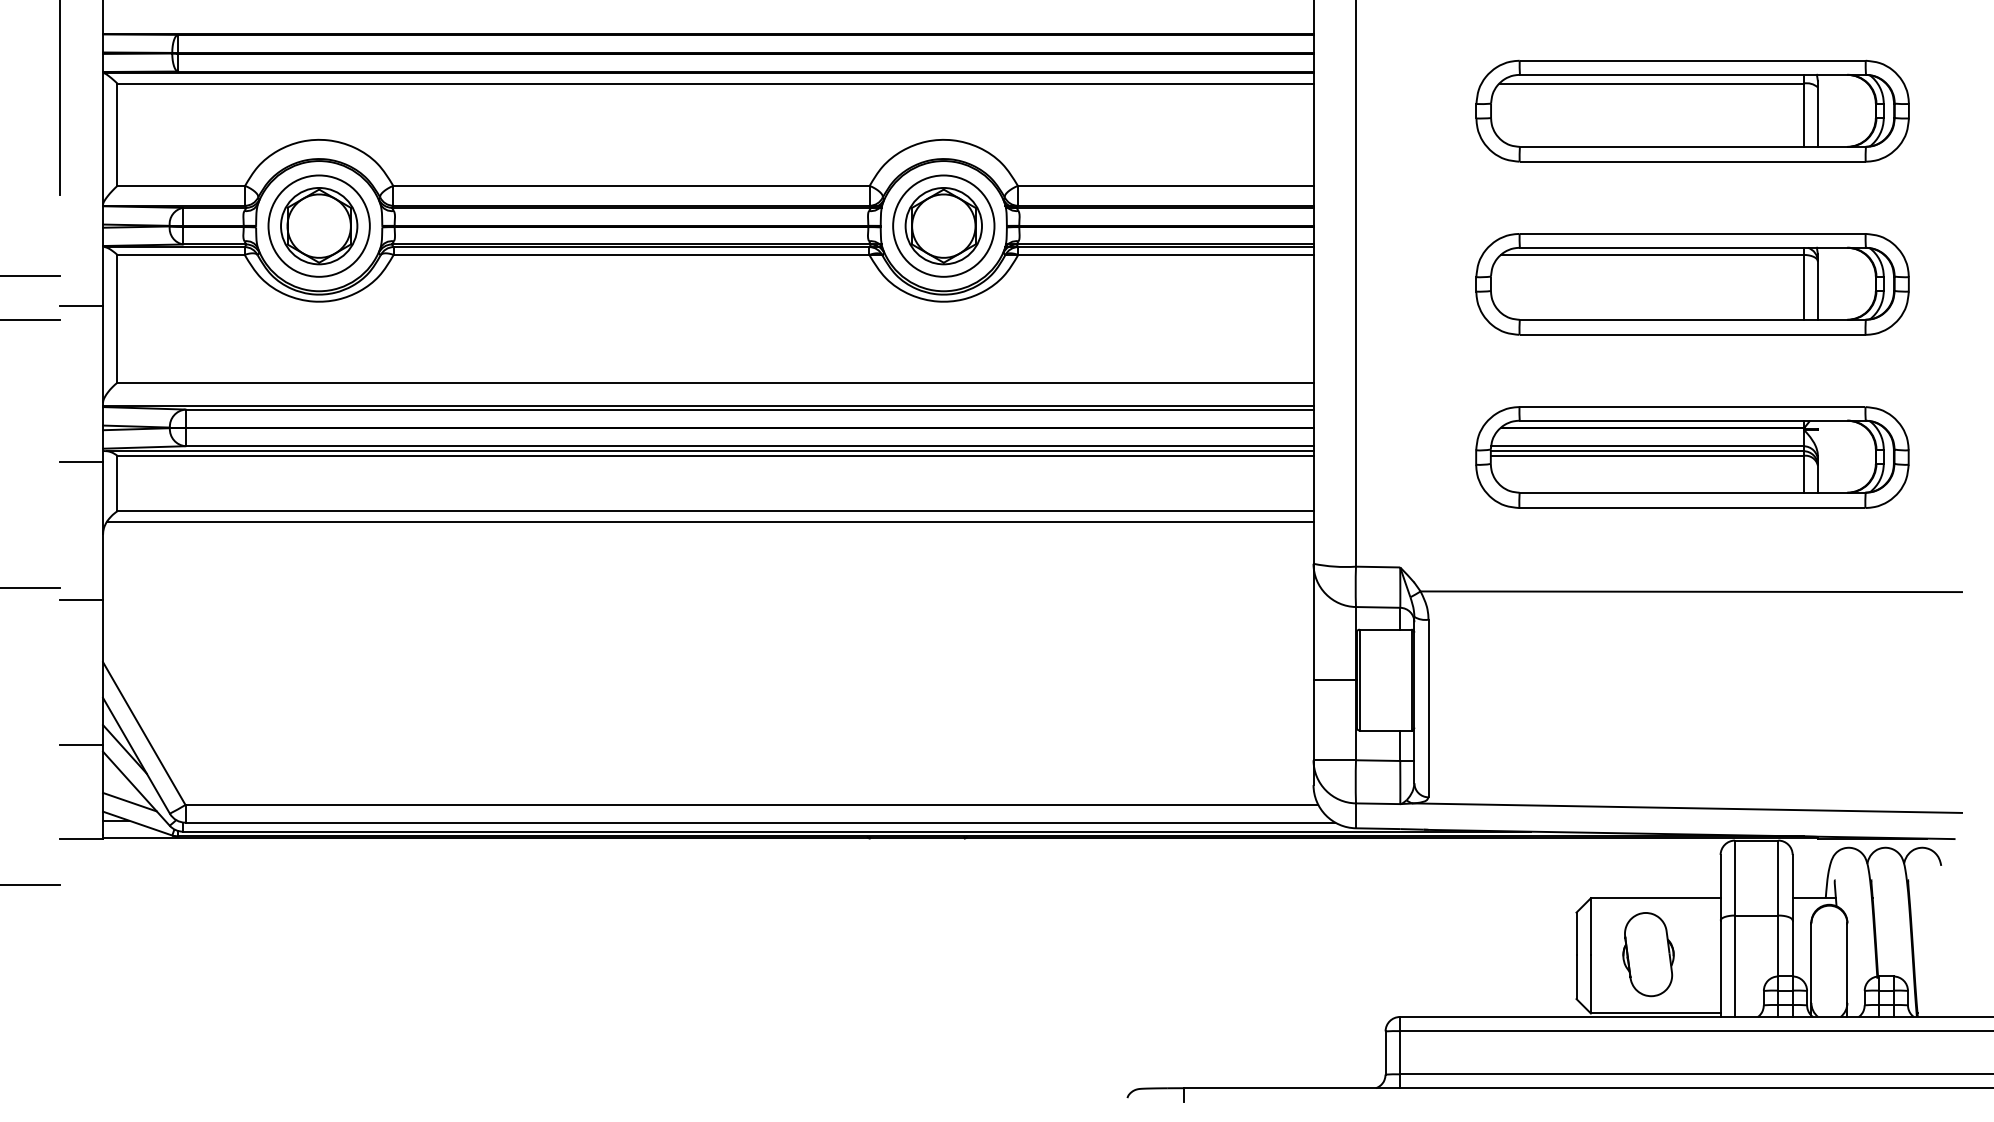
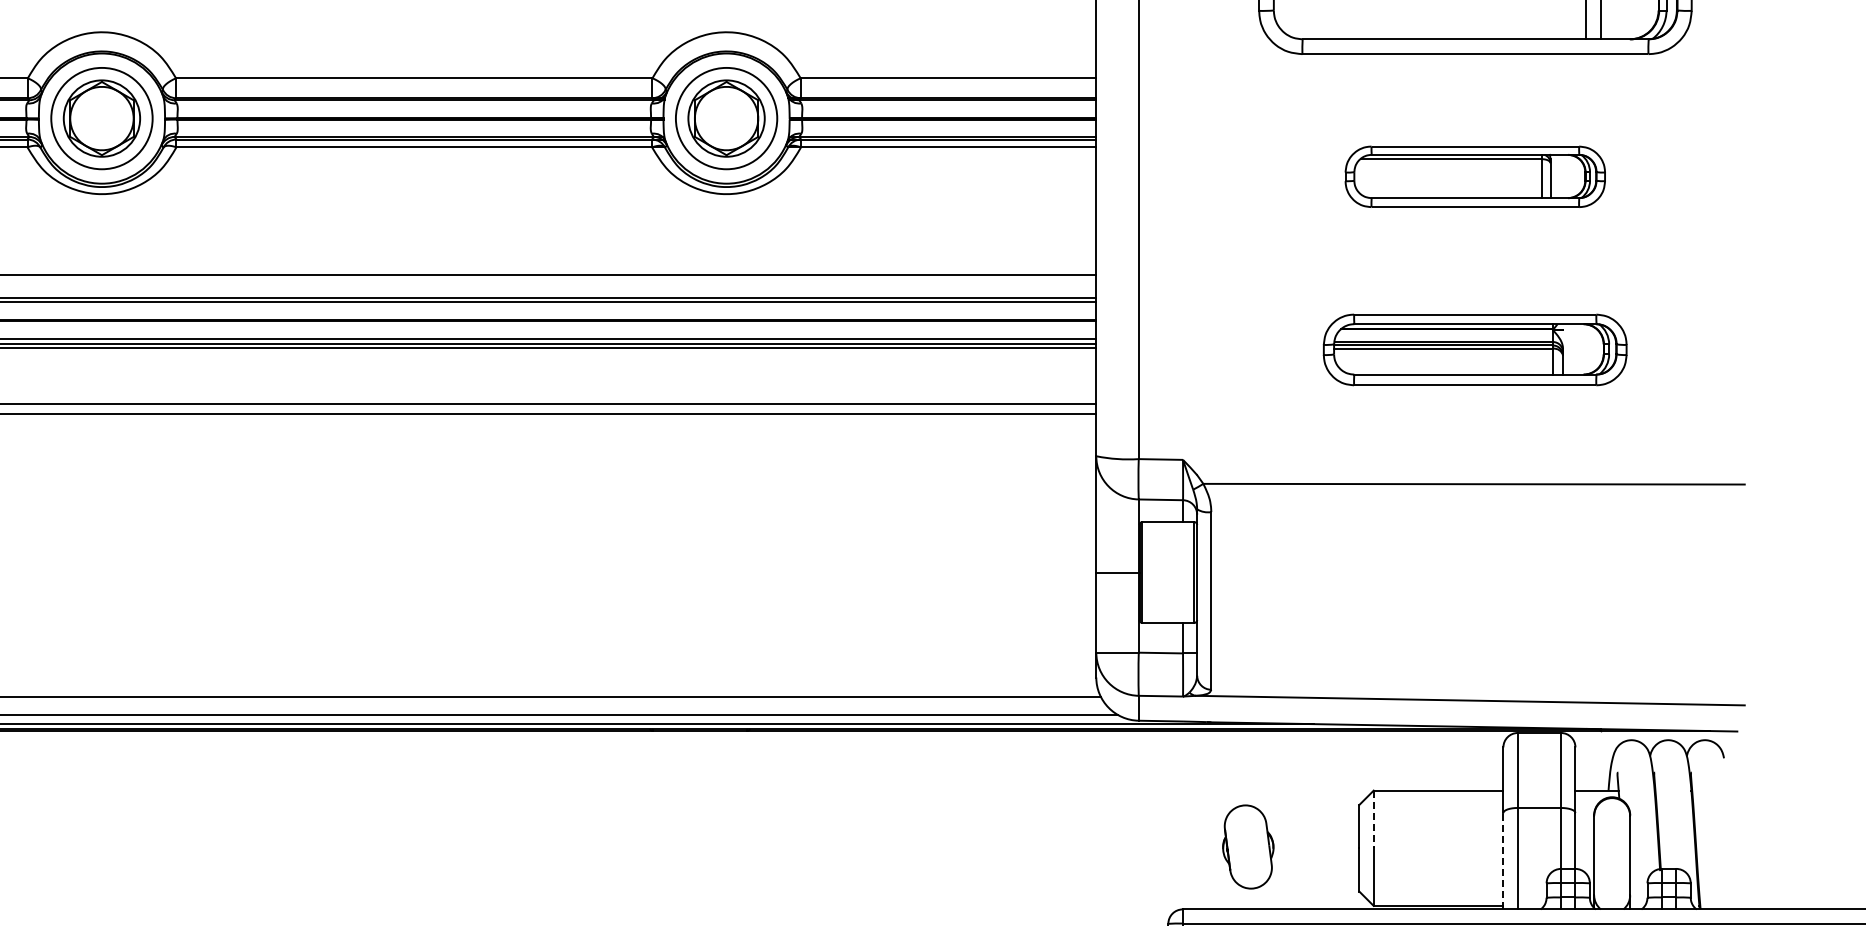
part: (1692, 284) -> (1475, 176), size x0.6
part: (1692, 457) -> (1475, 349), size x0.7
line: (1590, 926) -> (1373, 818), solid -> dashed
part: (1648, 954) -> (1248, 846), moved
line: (1720, 968) -> (1503, 860), solid -> dashed

